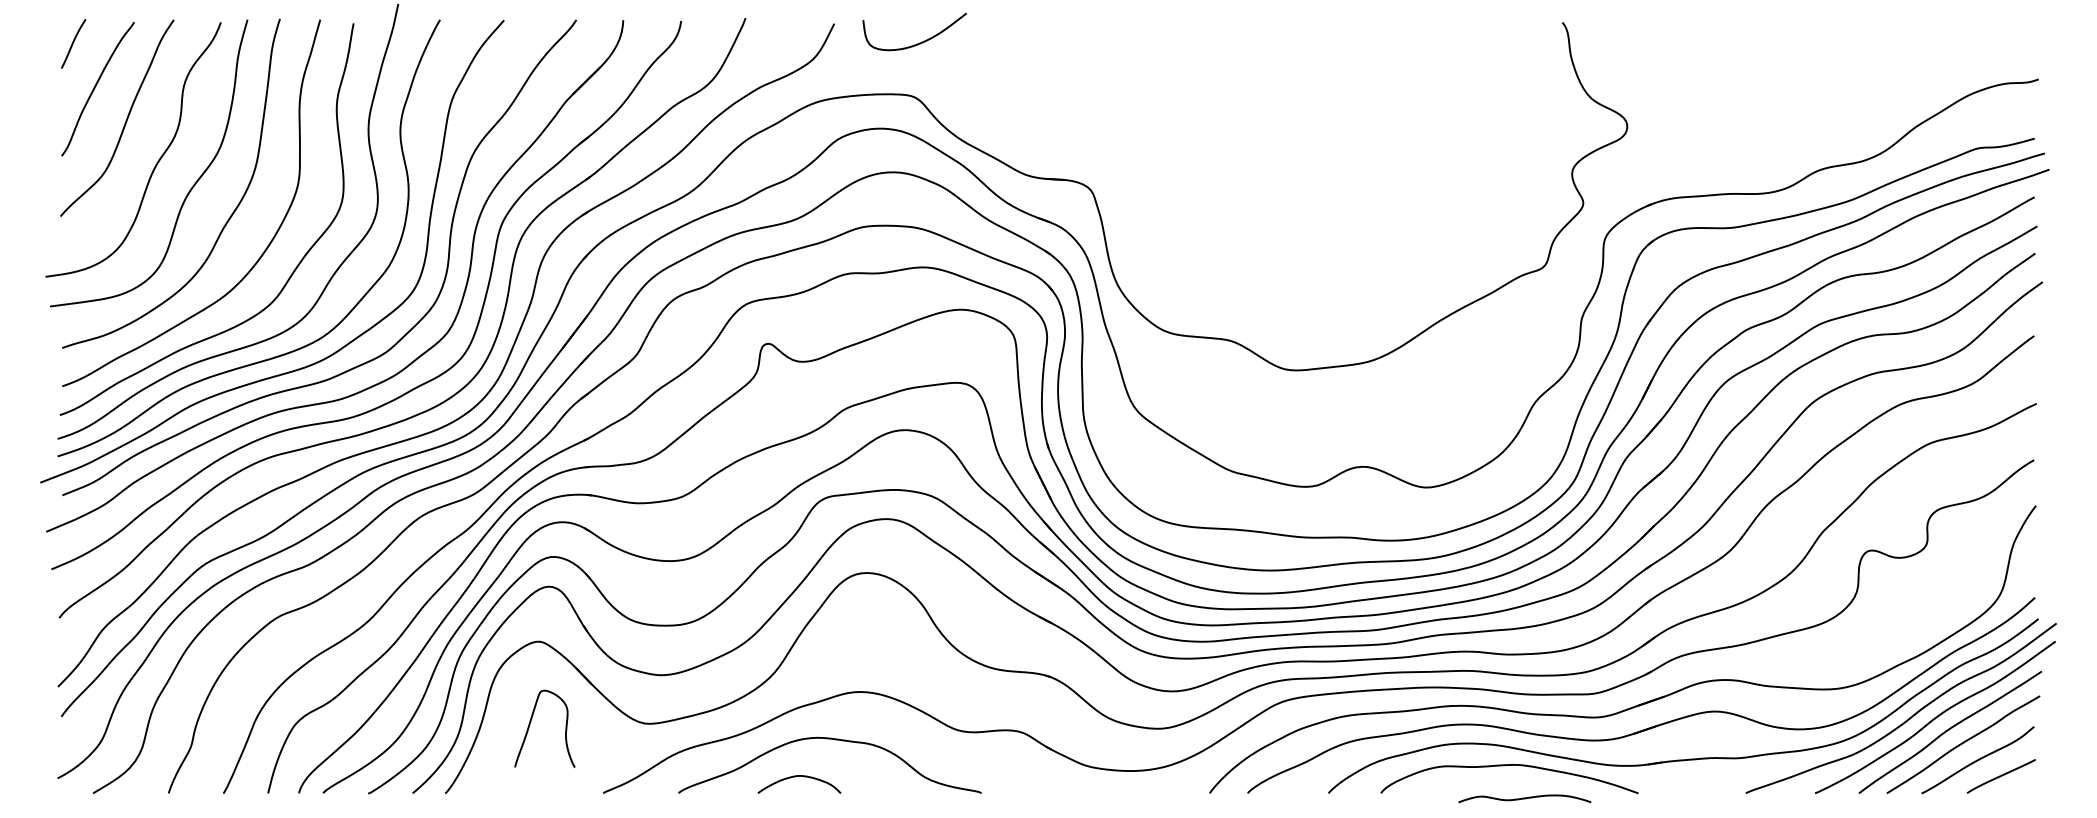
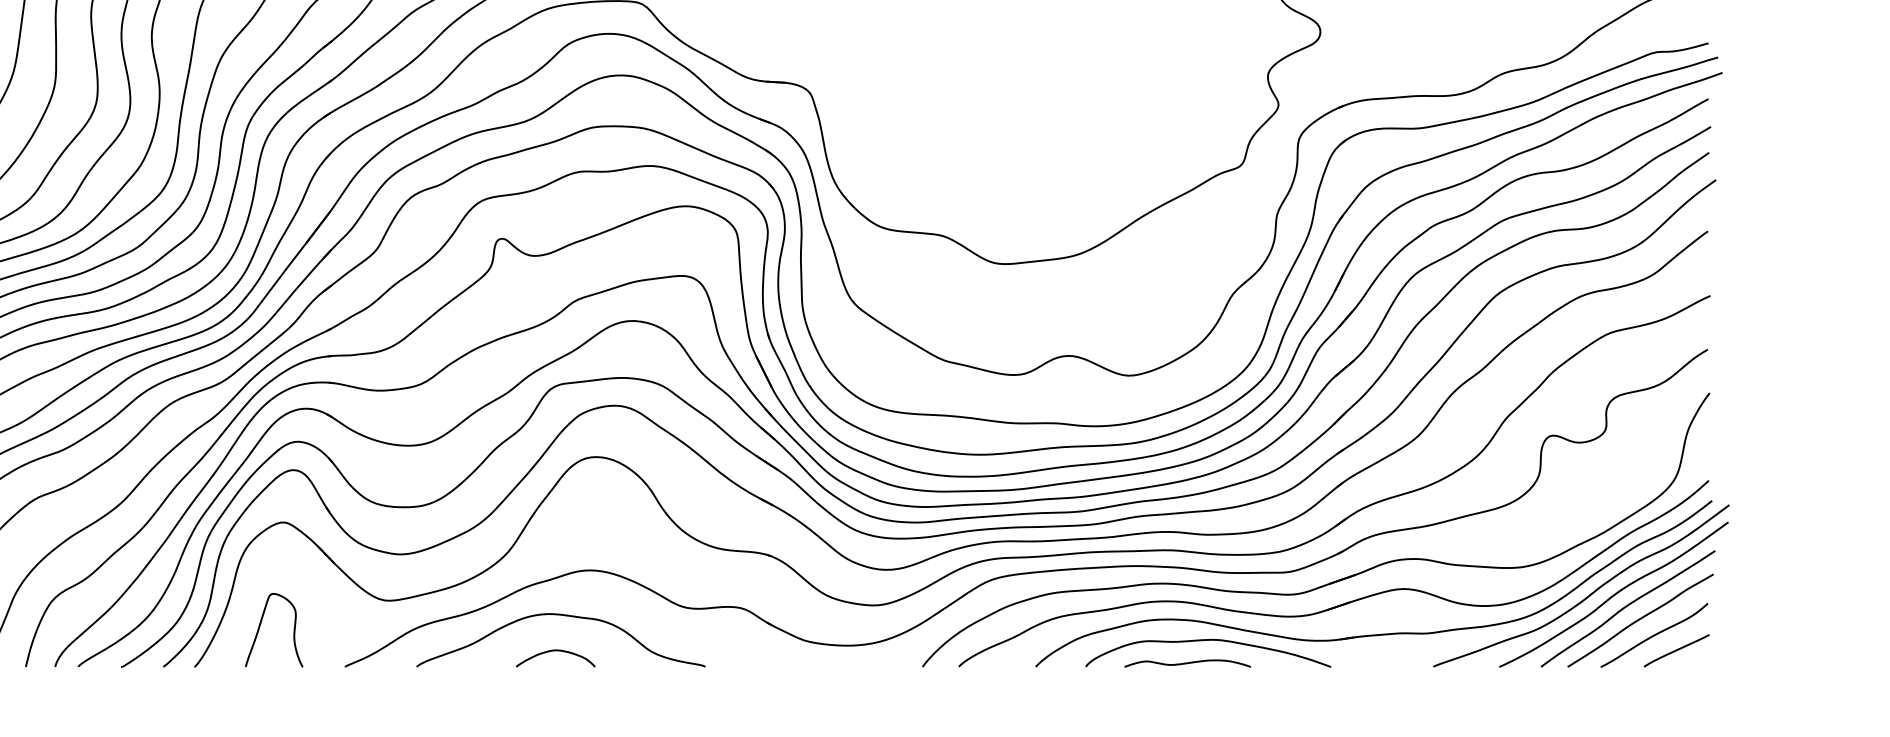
curve: (531, 722) -> (261, 624), moved
curve: (799, 776) -> (555, 650), moved
curve: (1524, 798) -> (1187, 663), moved

